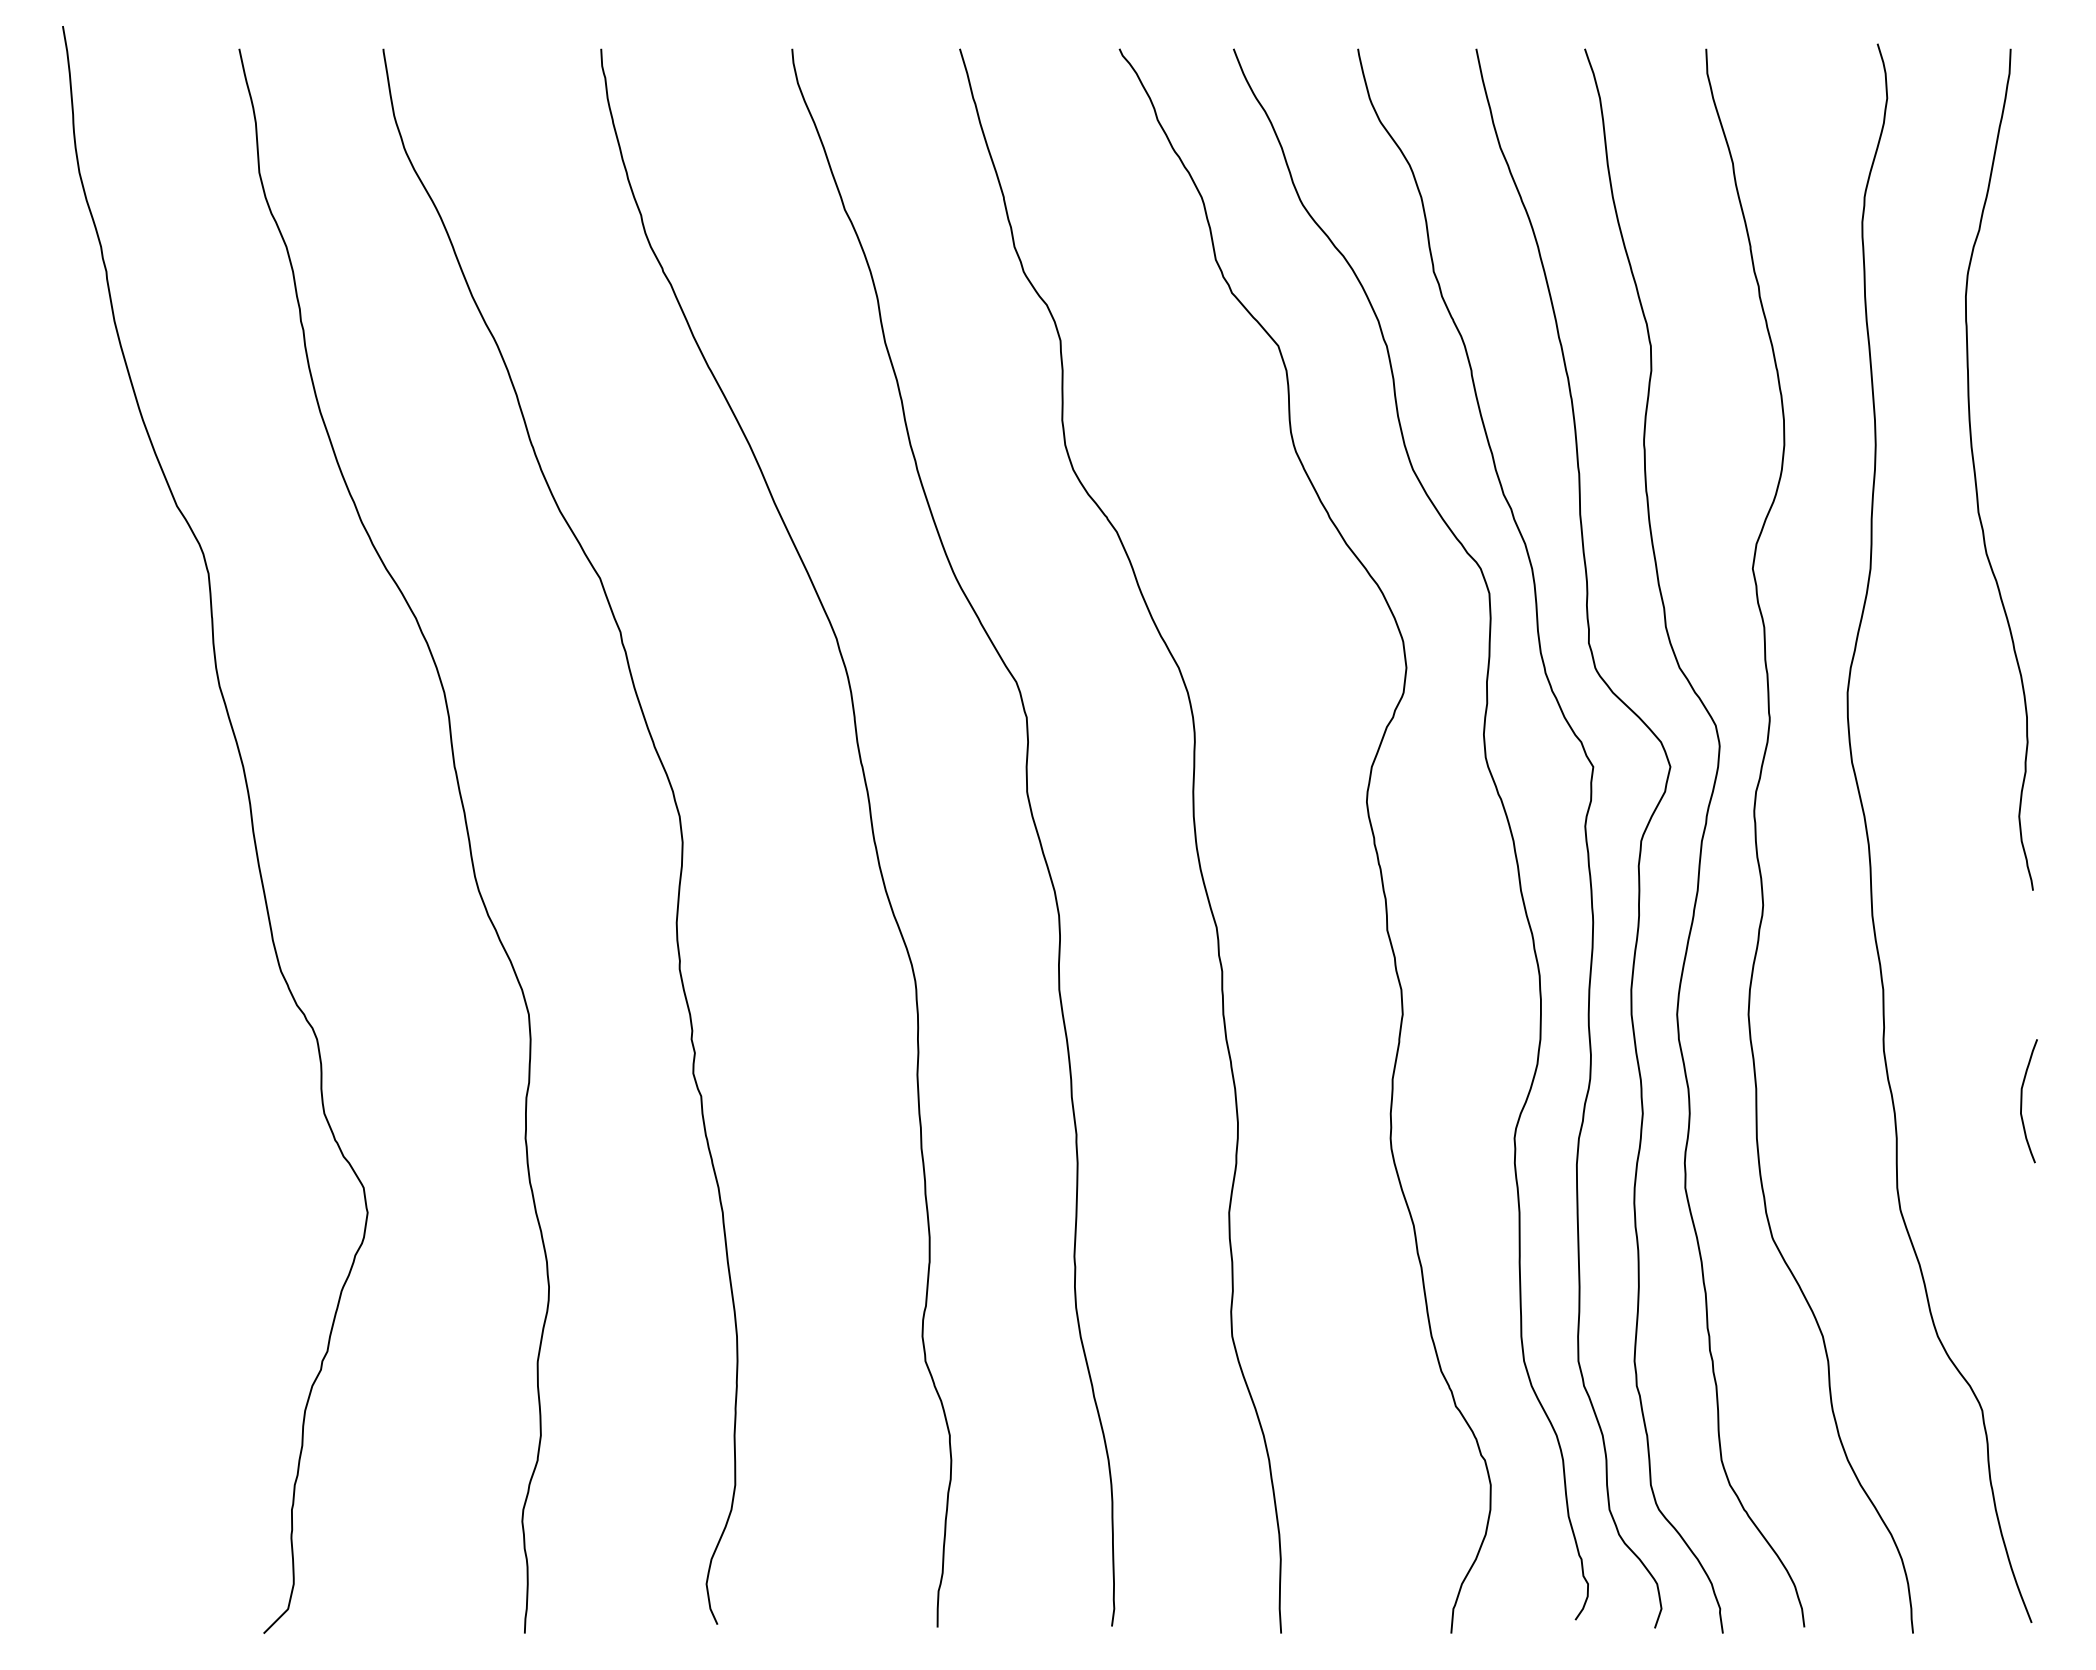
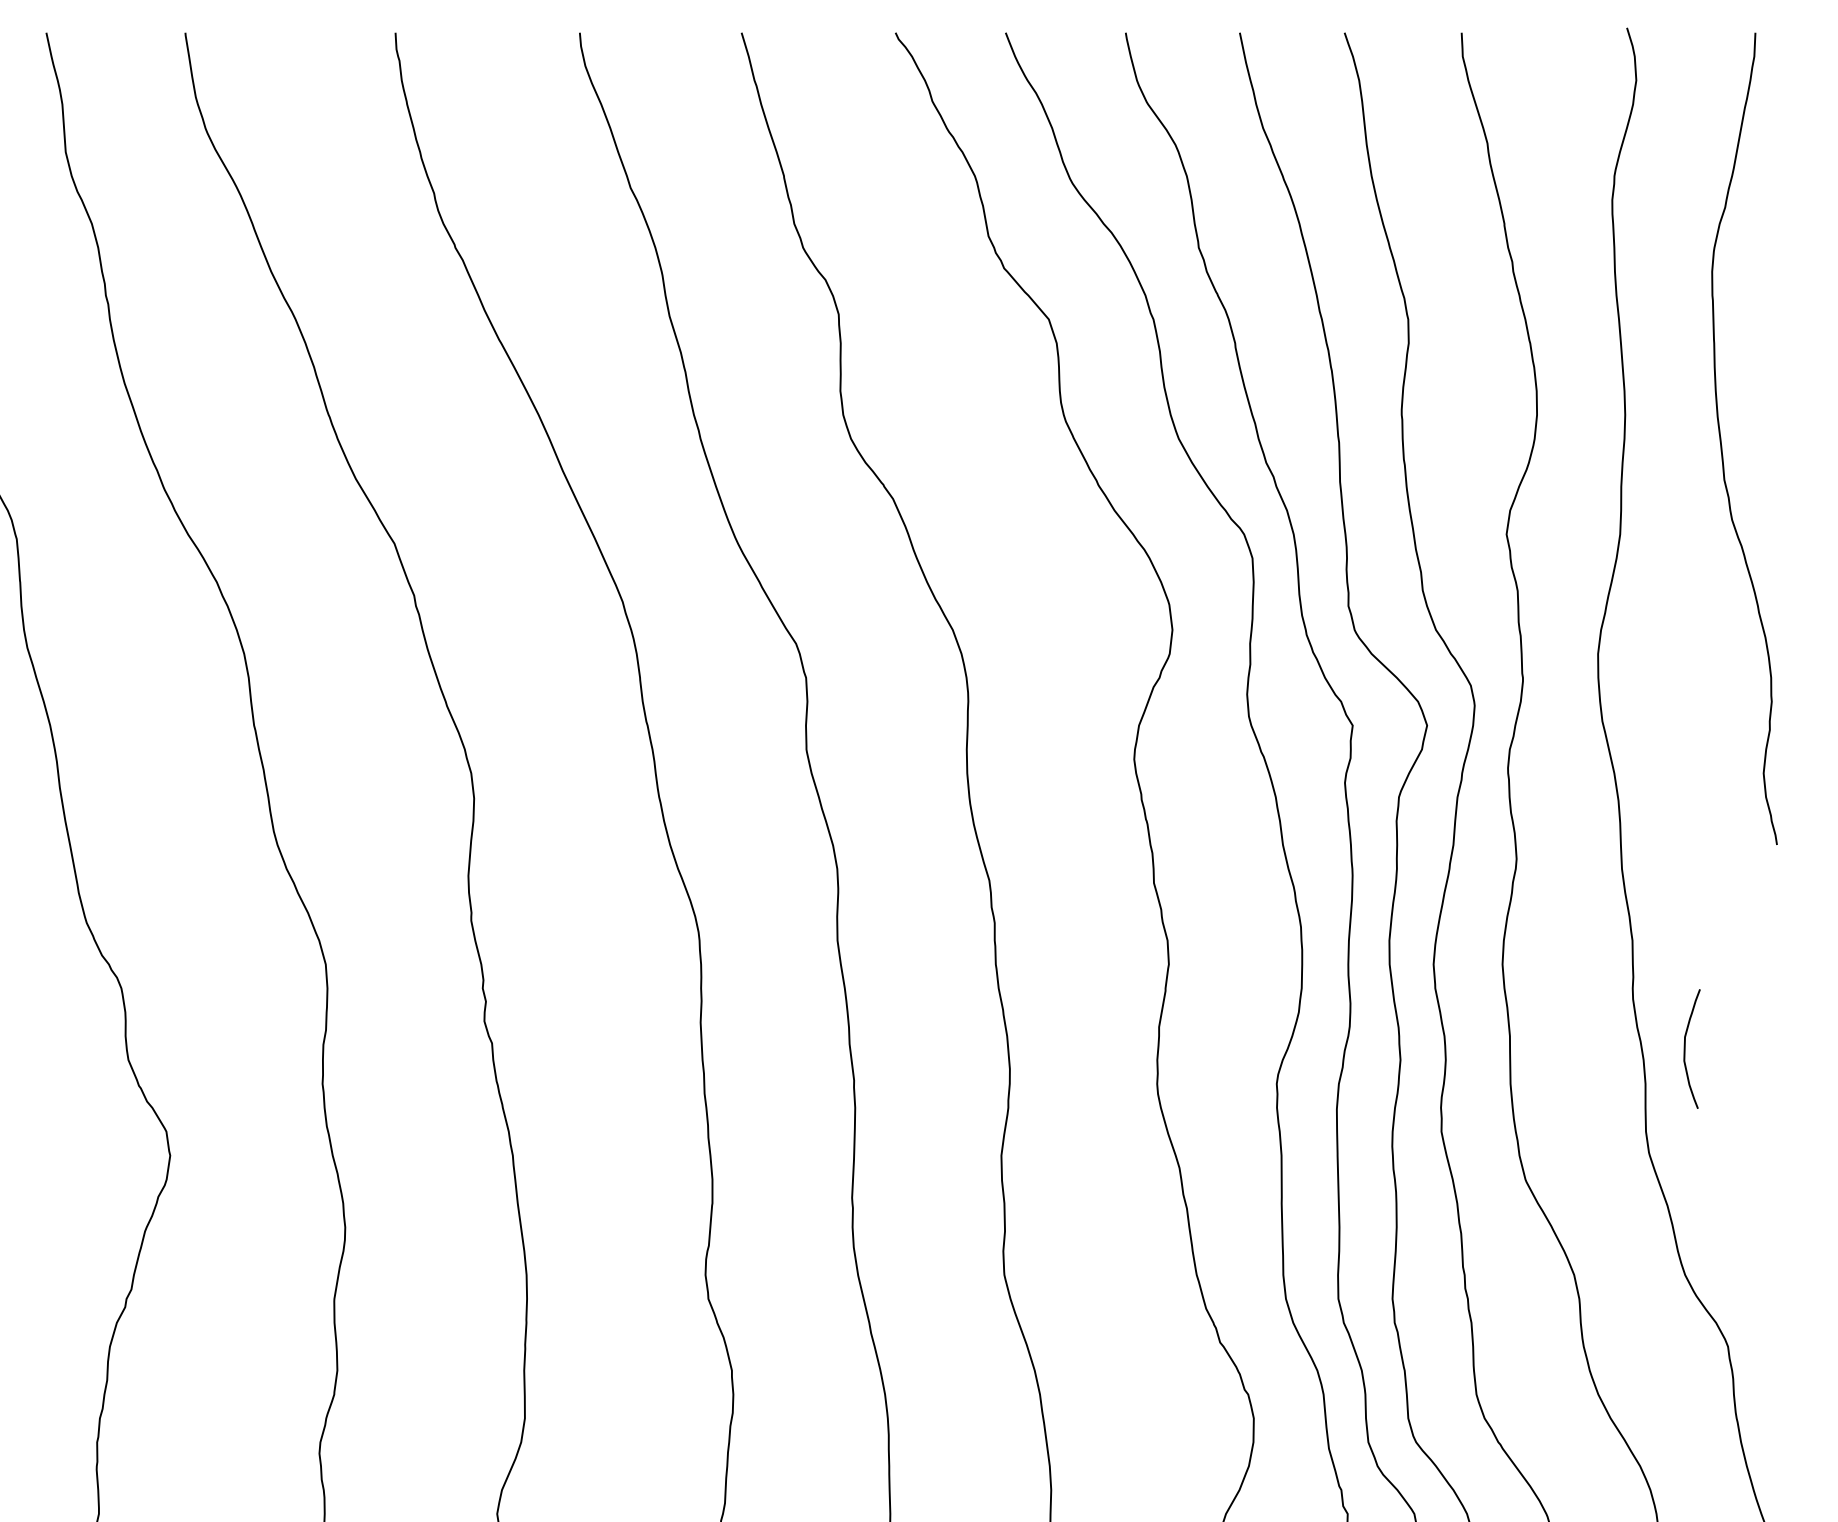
curve: (2022, 1101) -> (1685, 1049), moved

